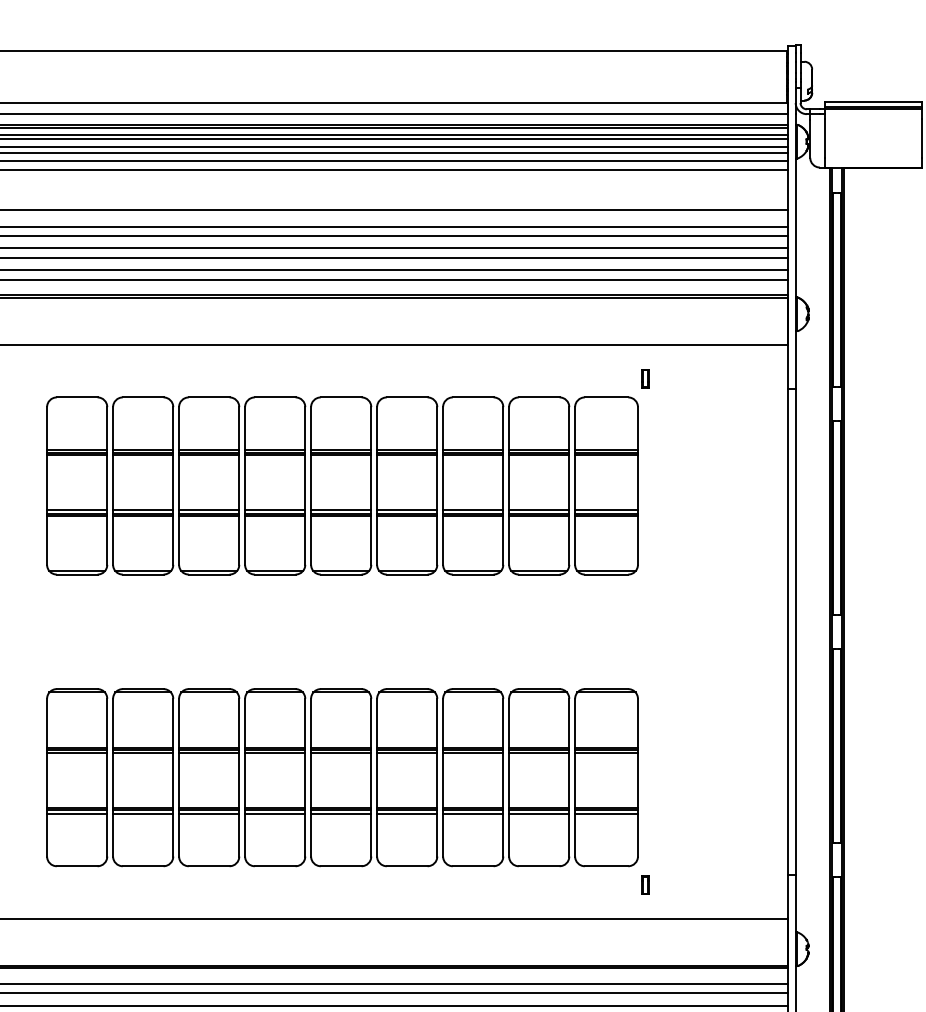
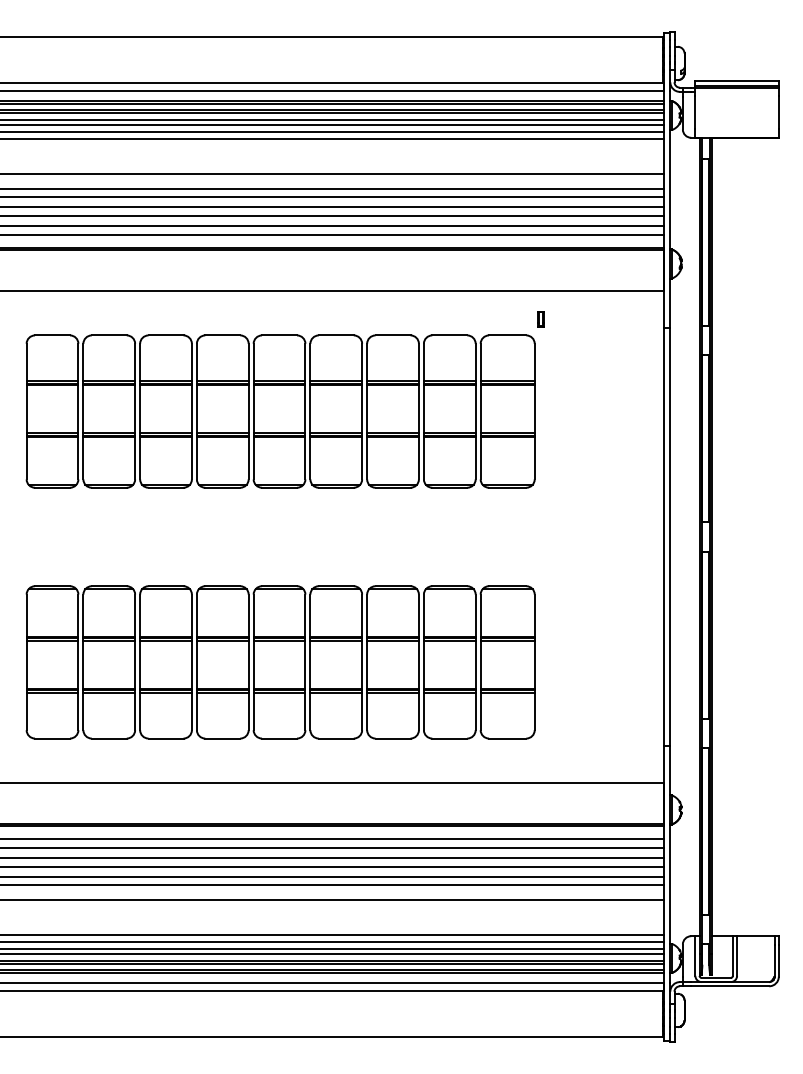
part: (644, 884) -> (540, 754), removed

